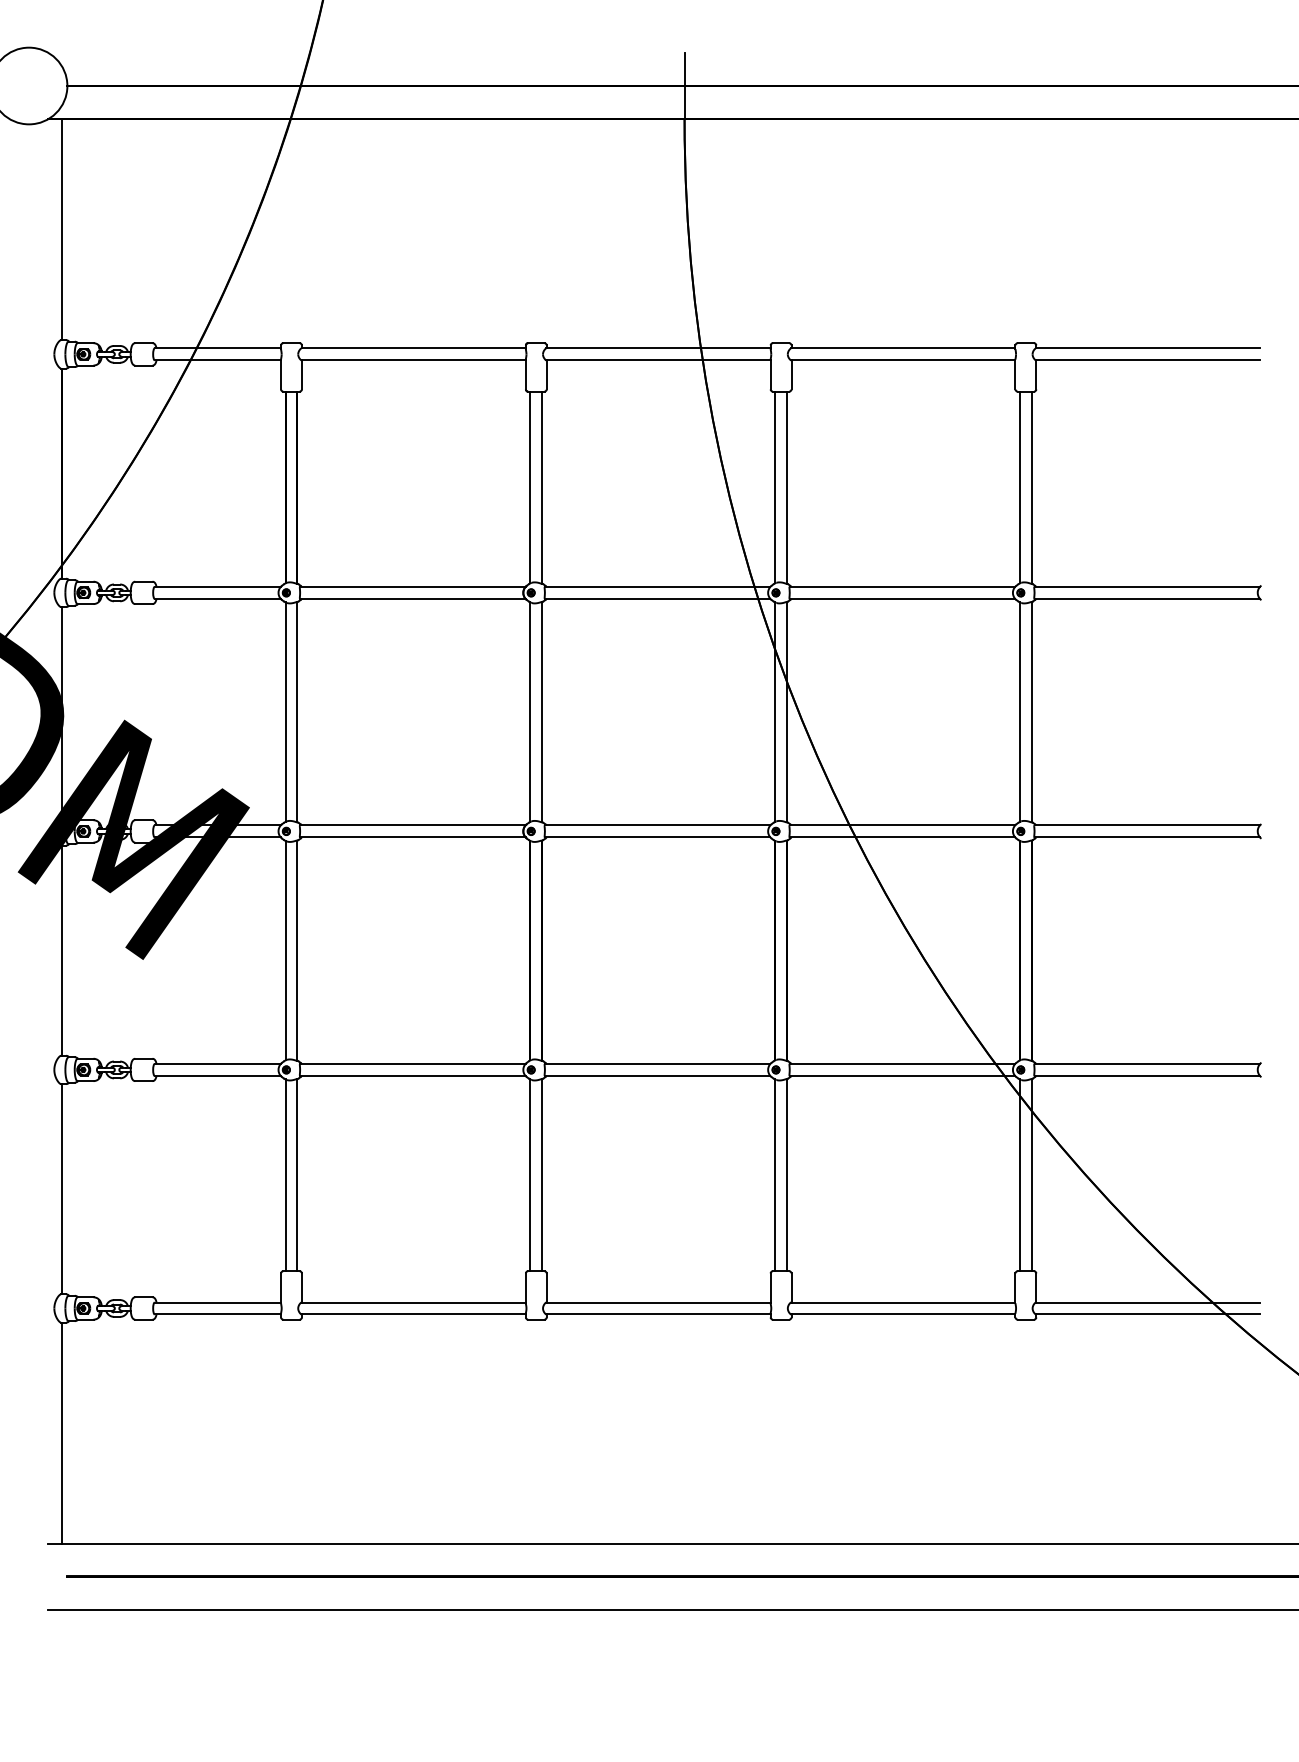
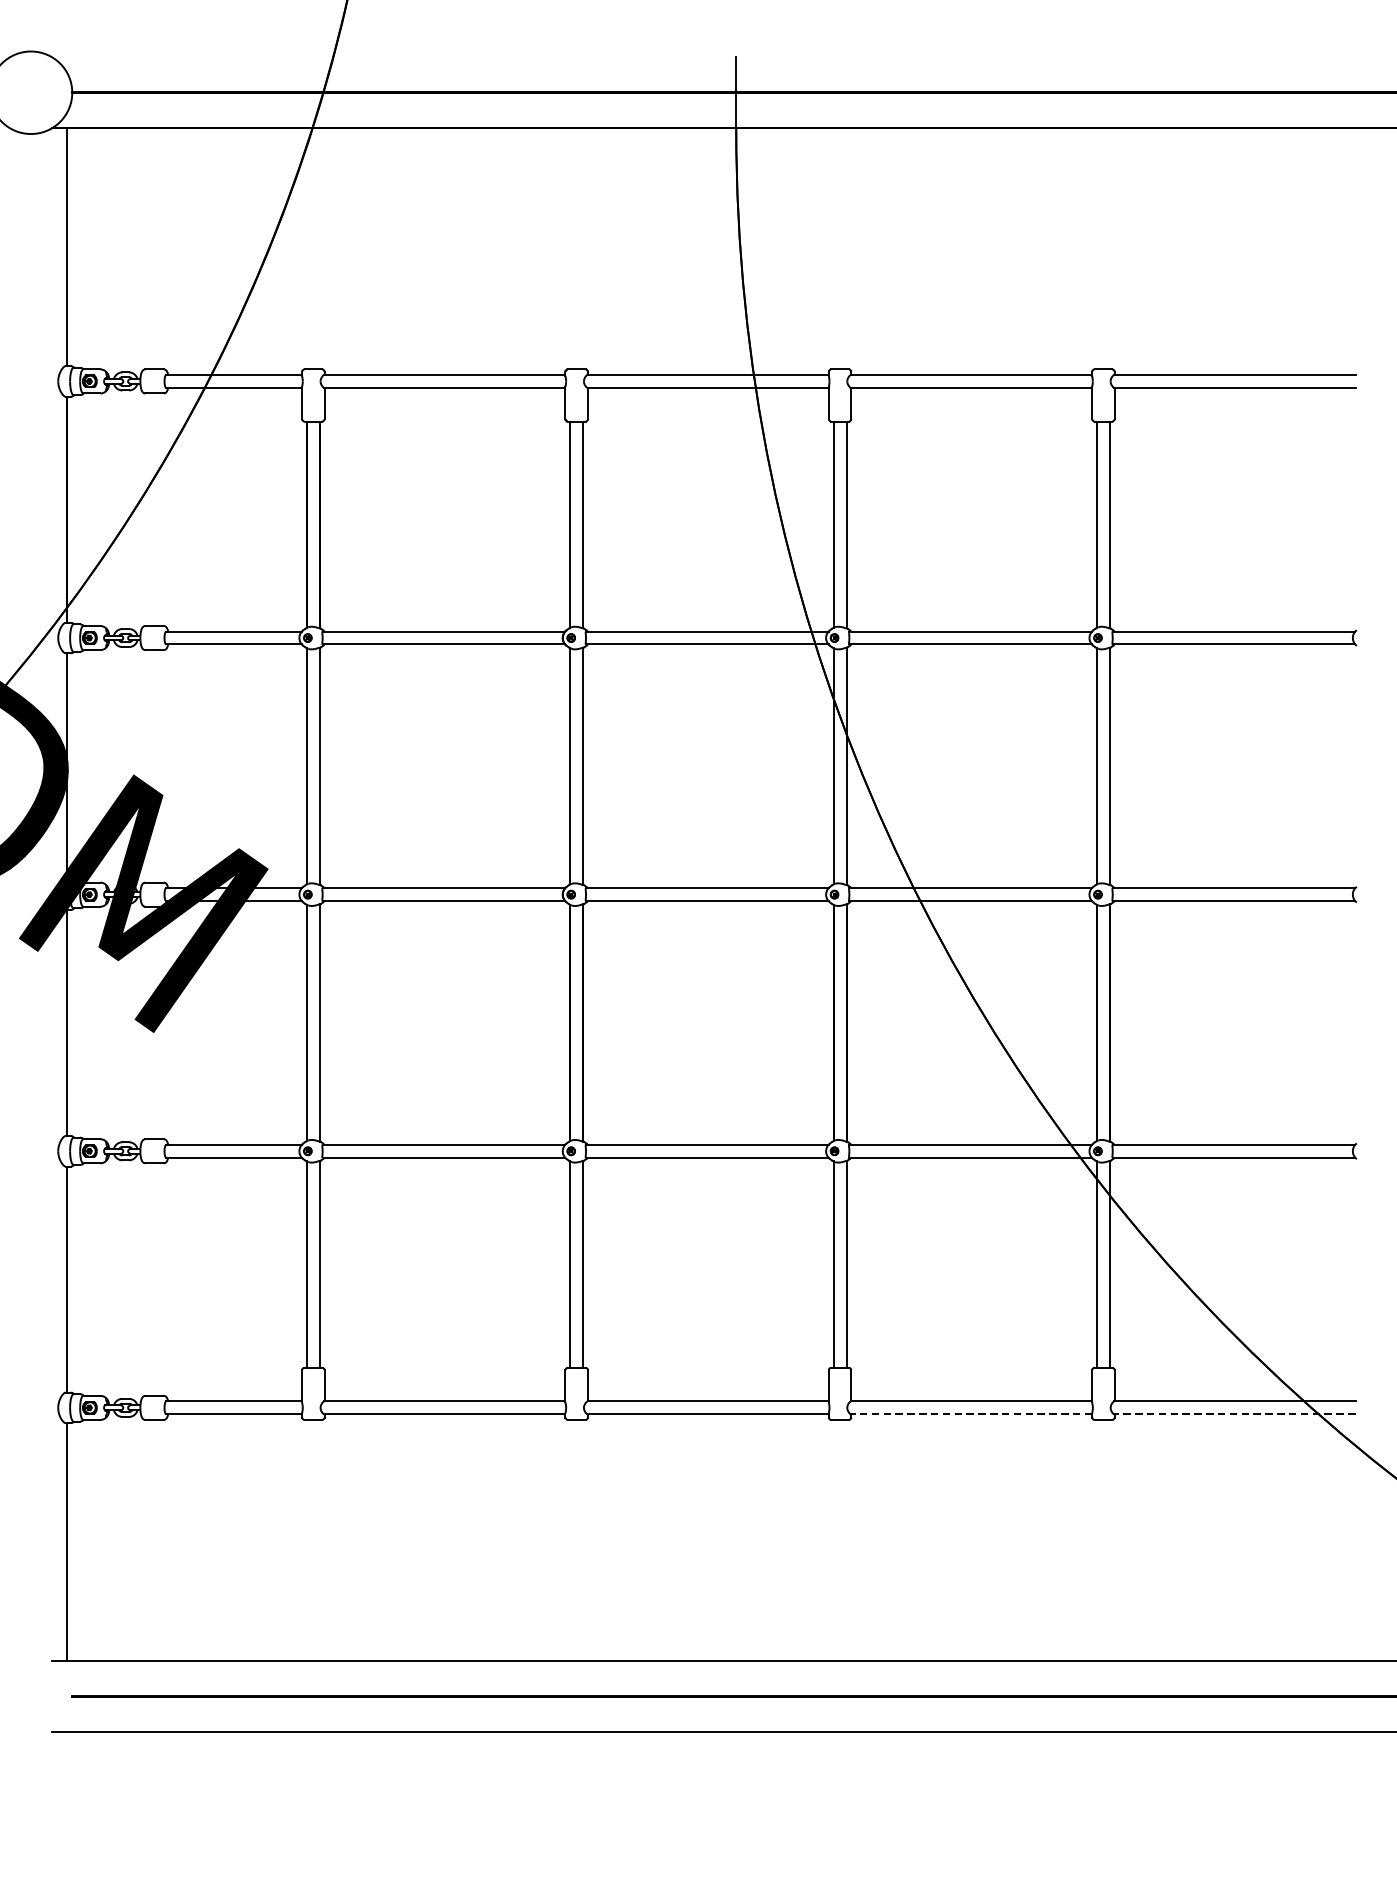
line: (902, 1314) -> (970, 1414), solid -> dashed
line: (1147, 1314) -> (1234, 1414), solid -> dashed

